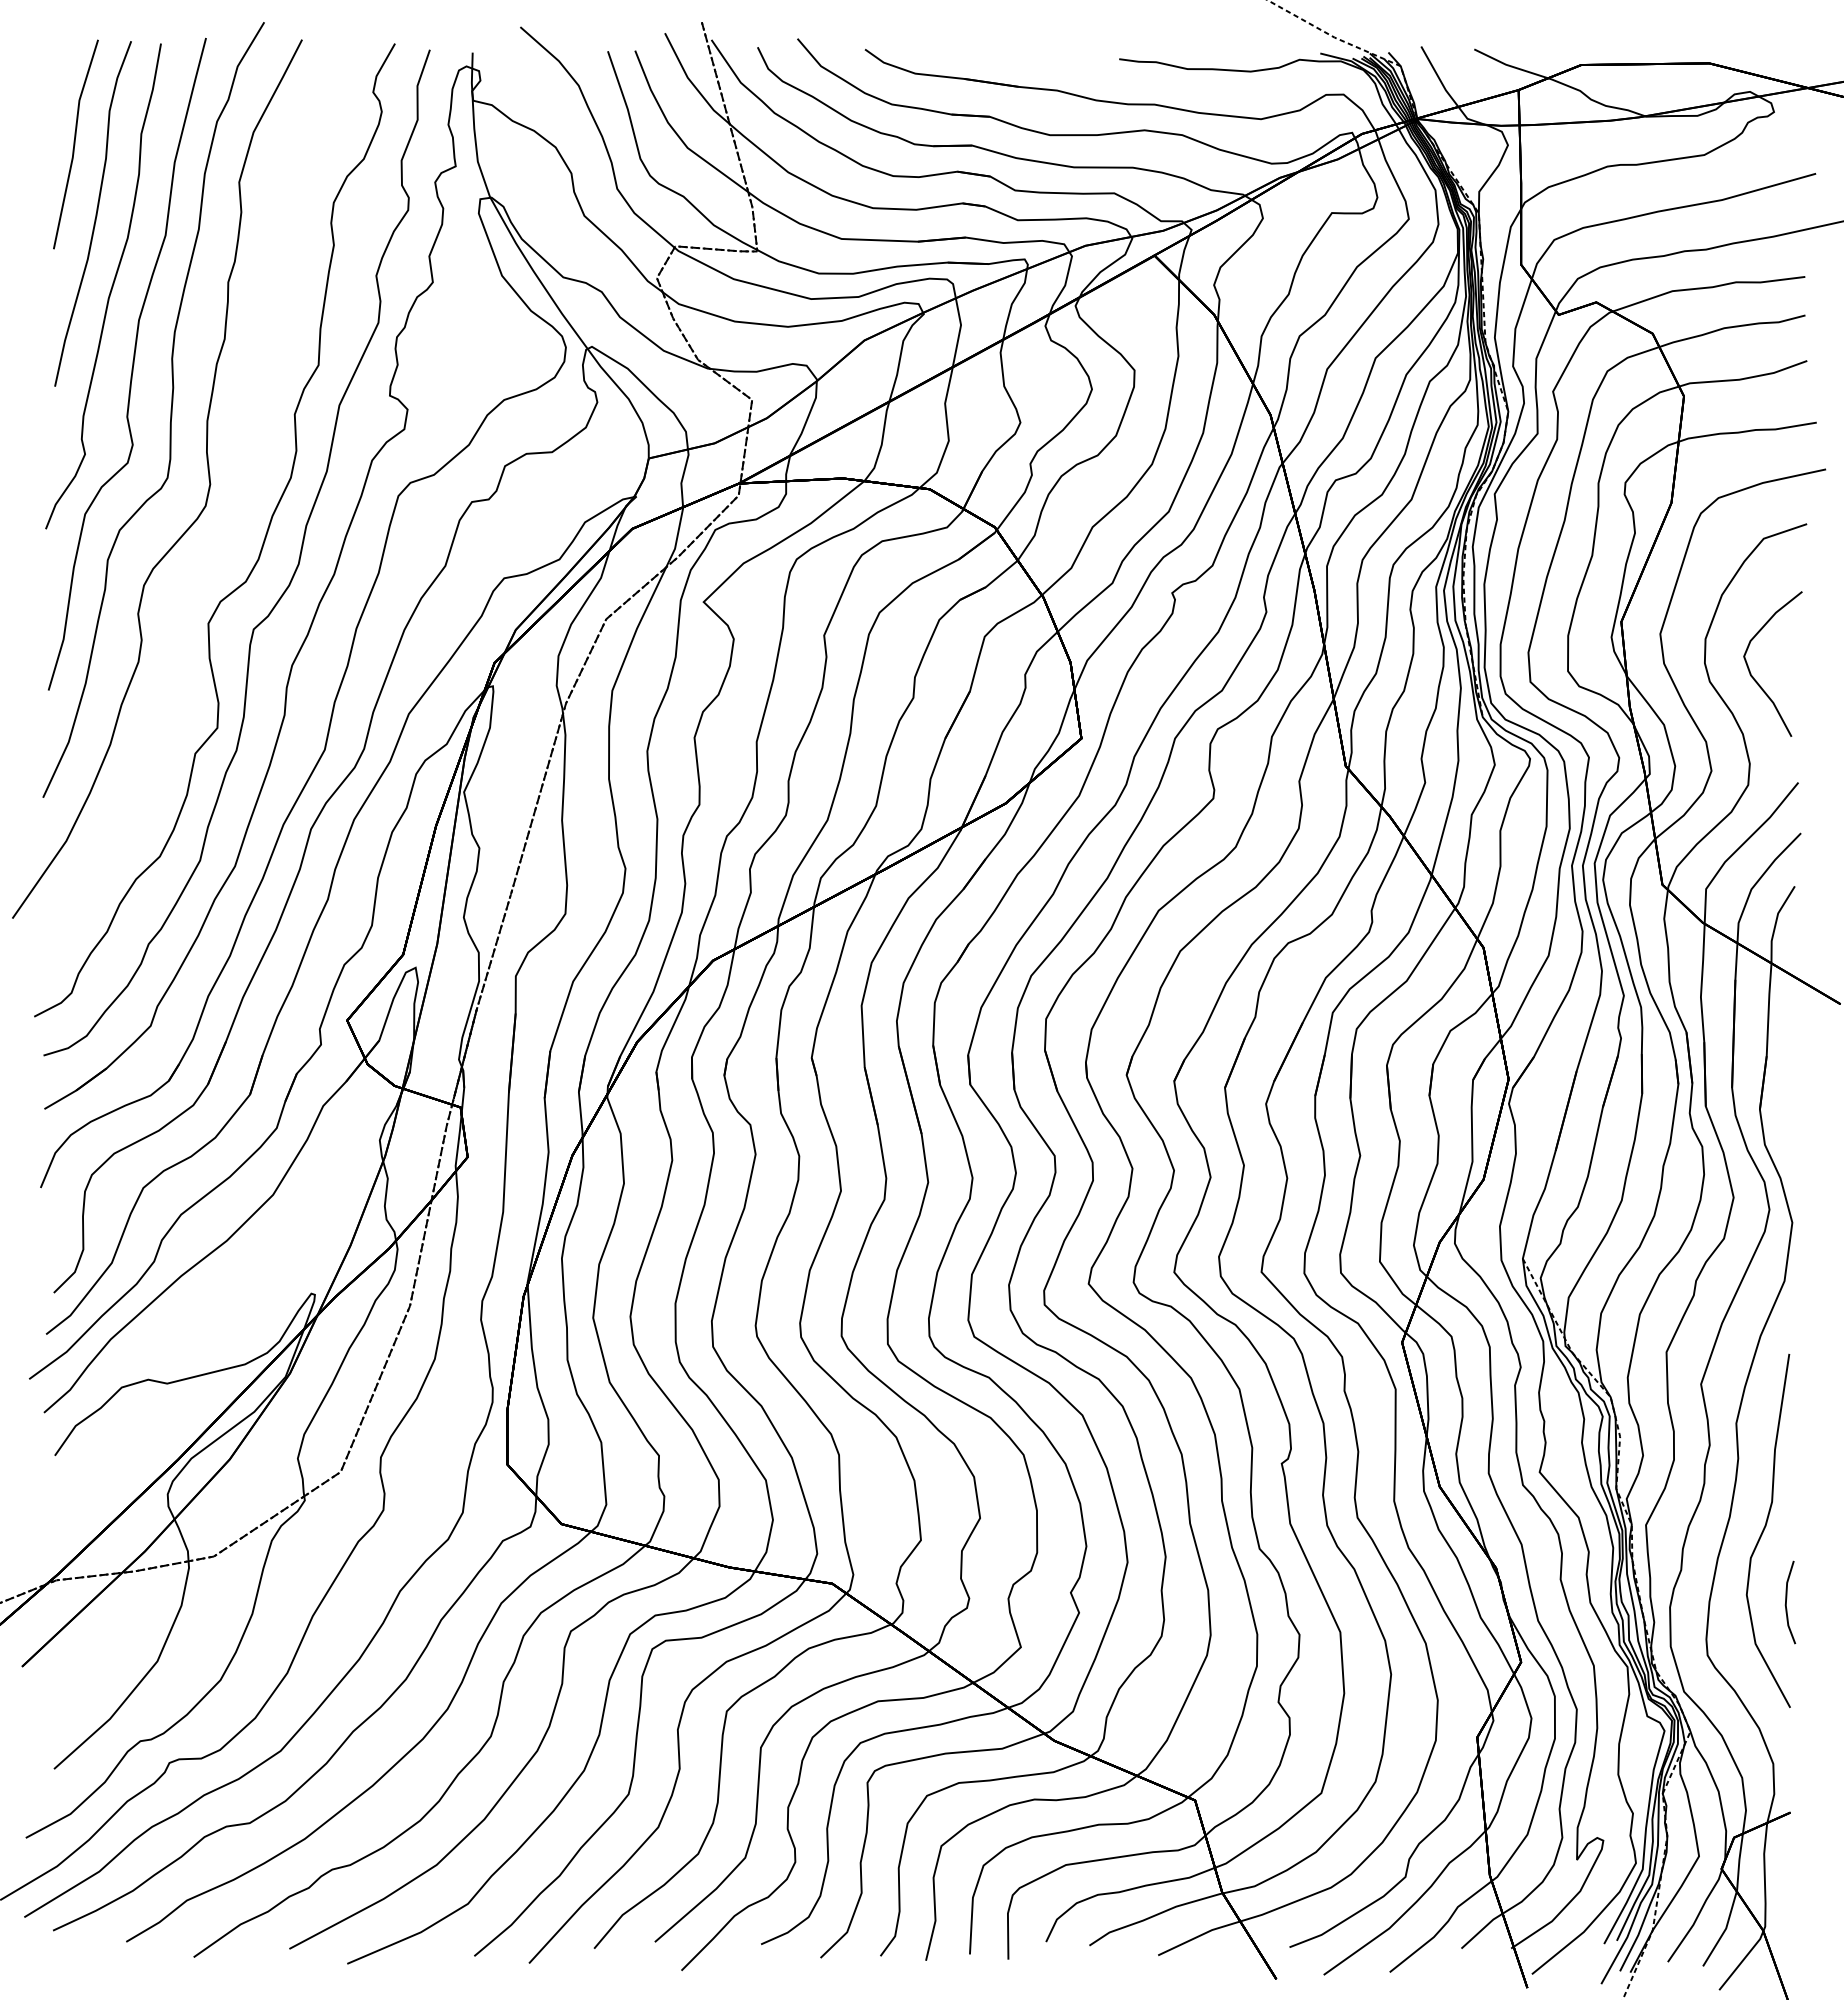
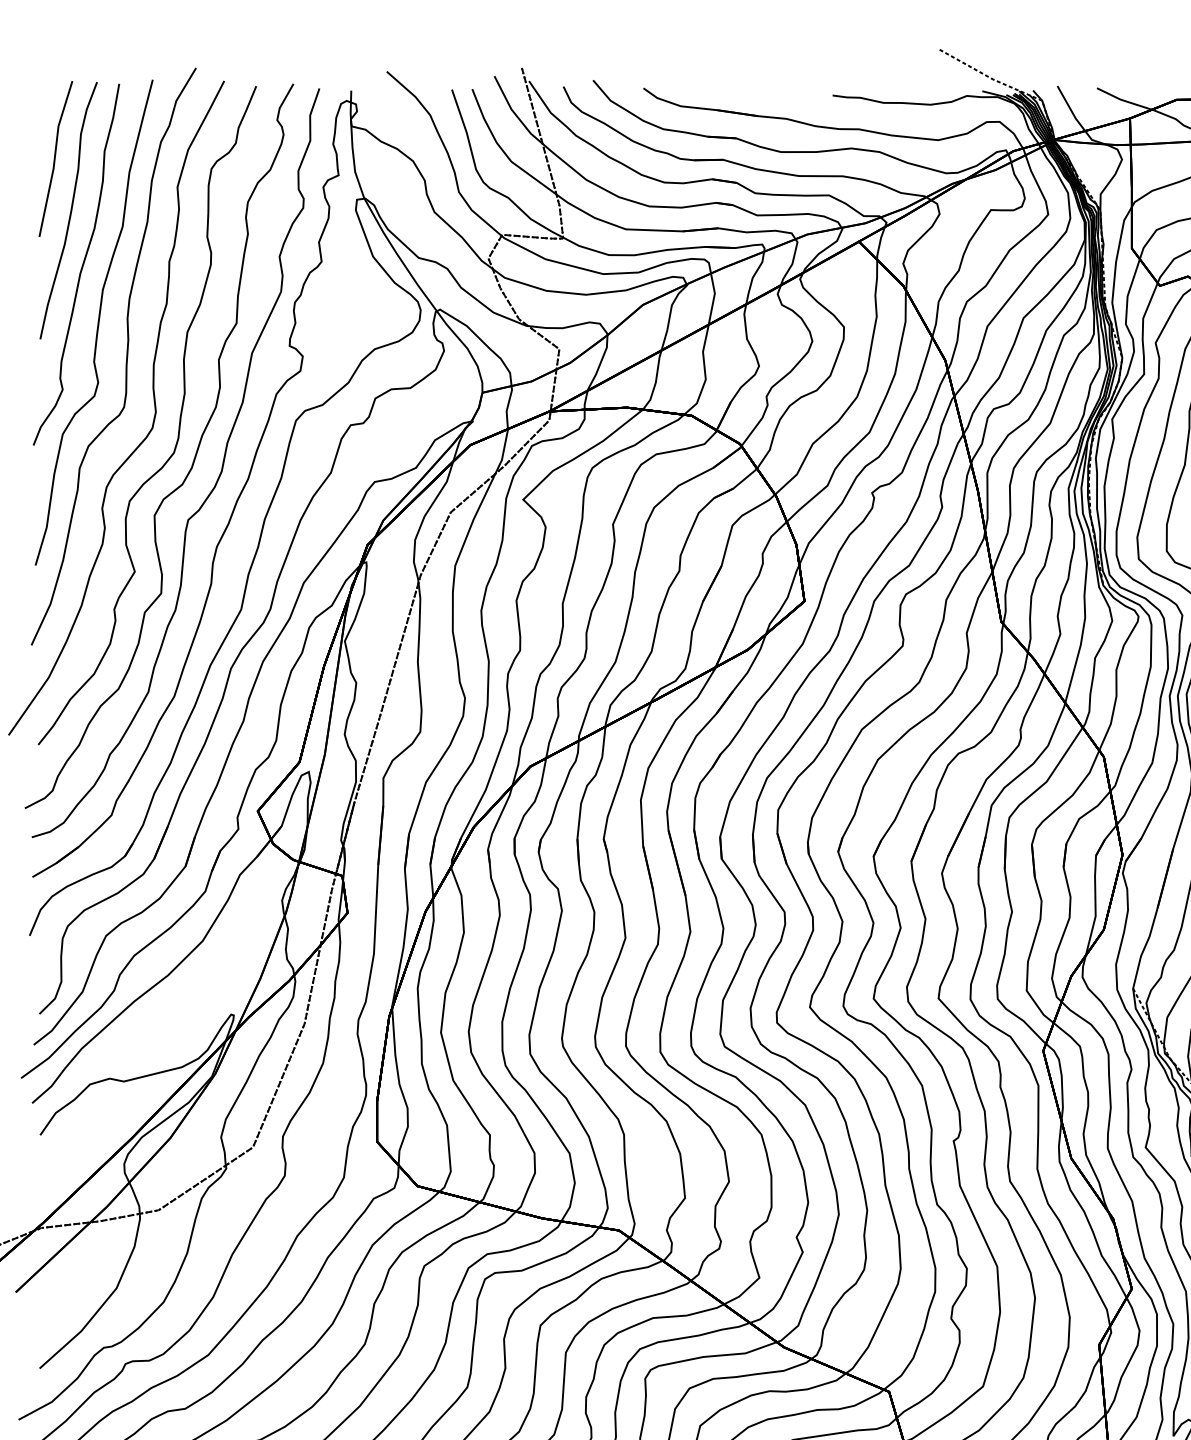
curve: (242, 489) -> (179, 415), added

